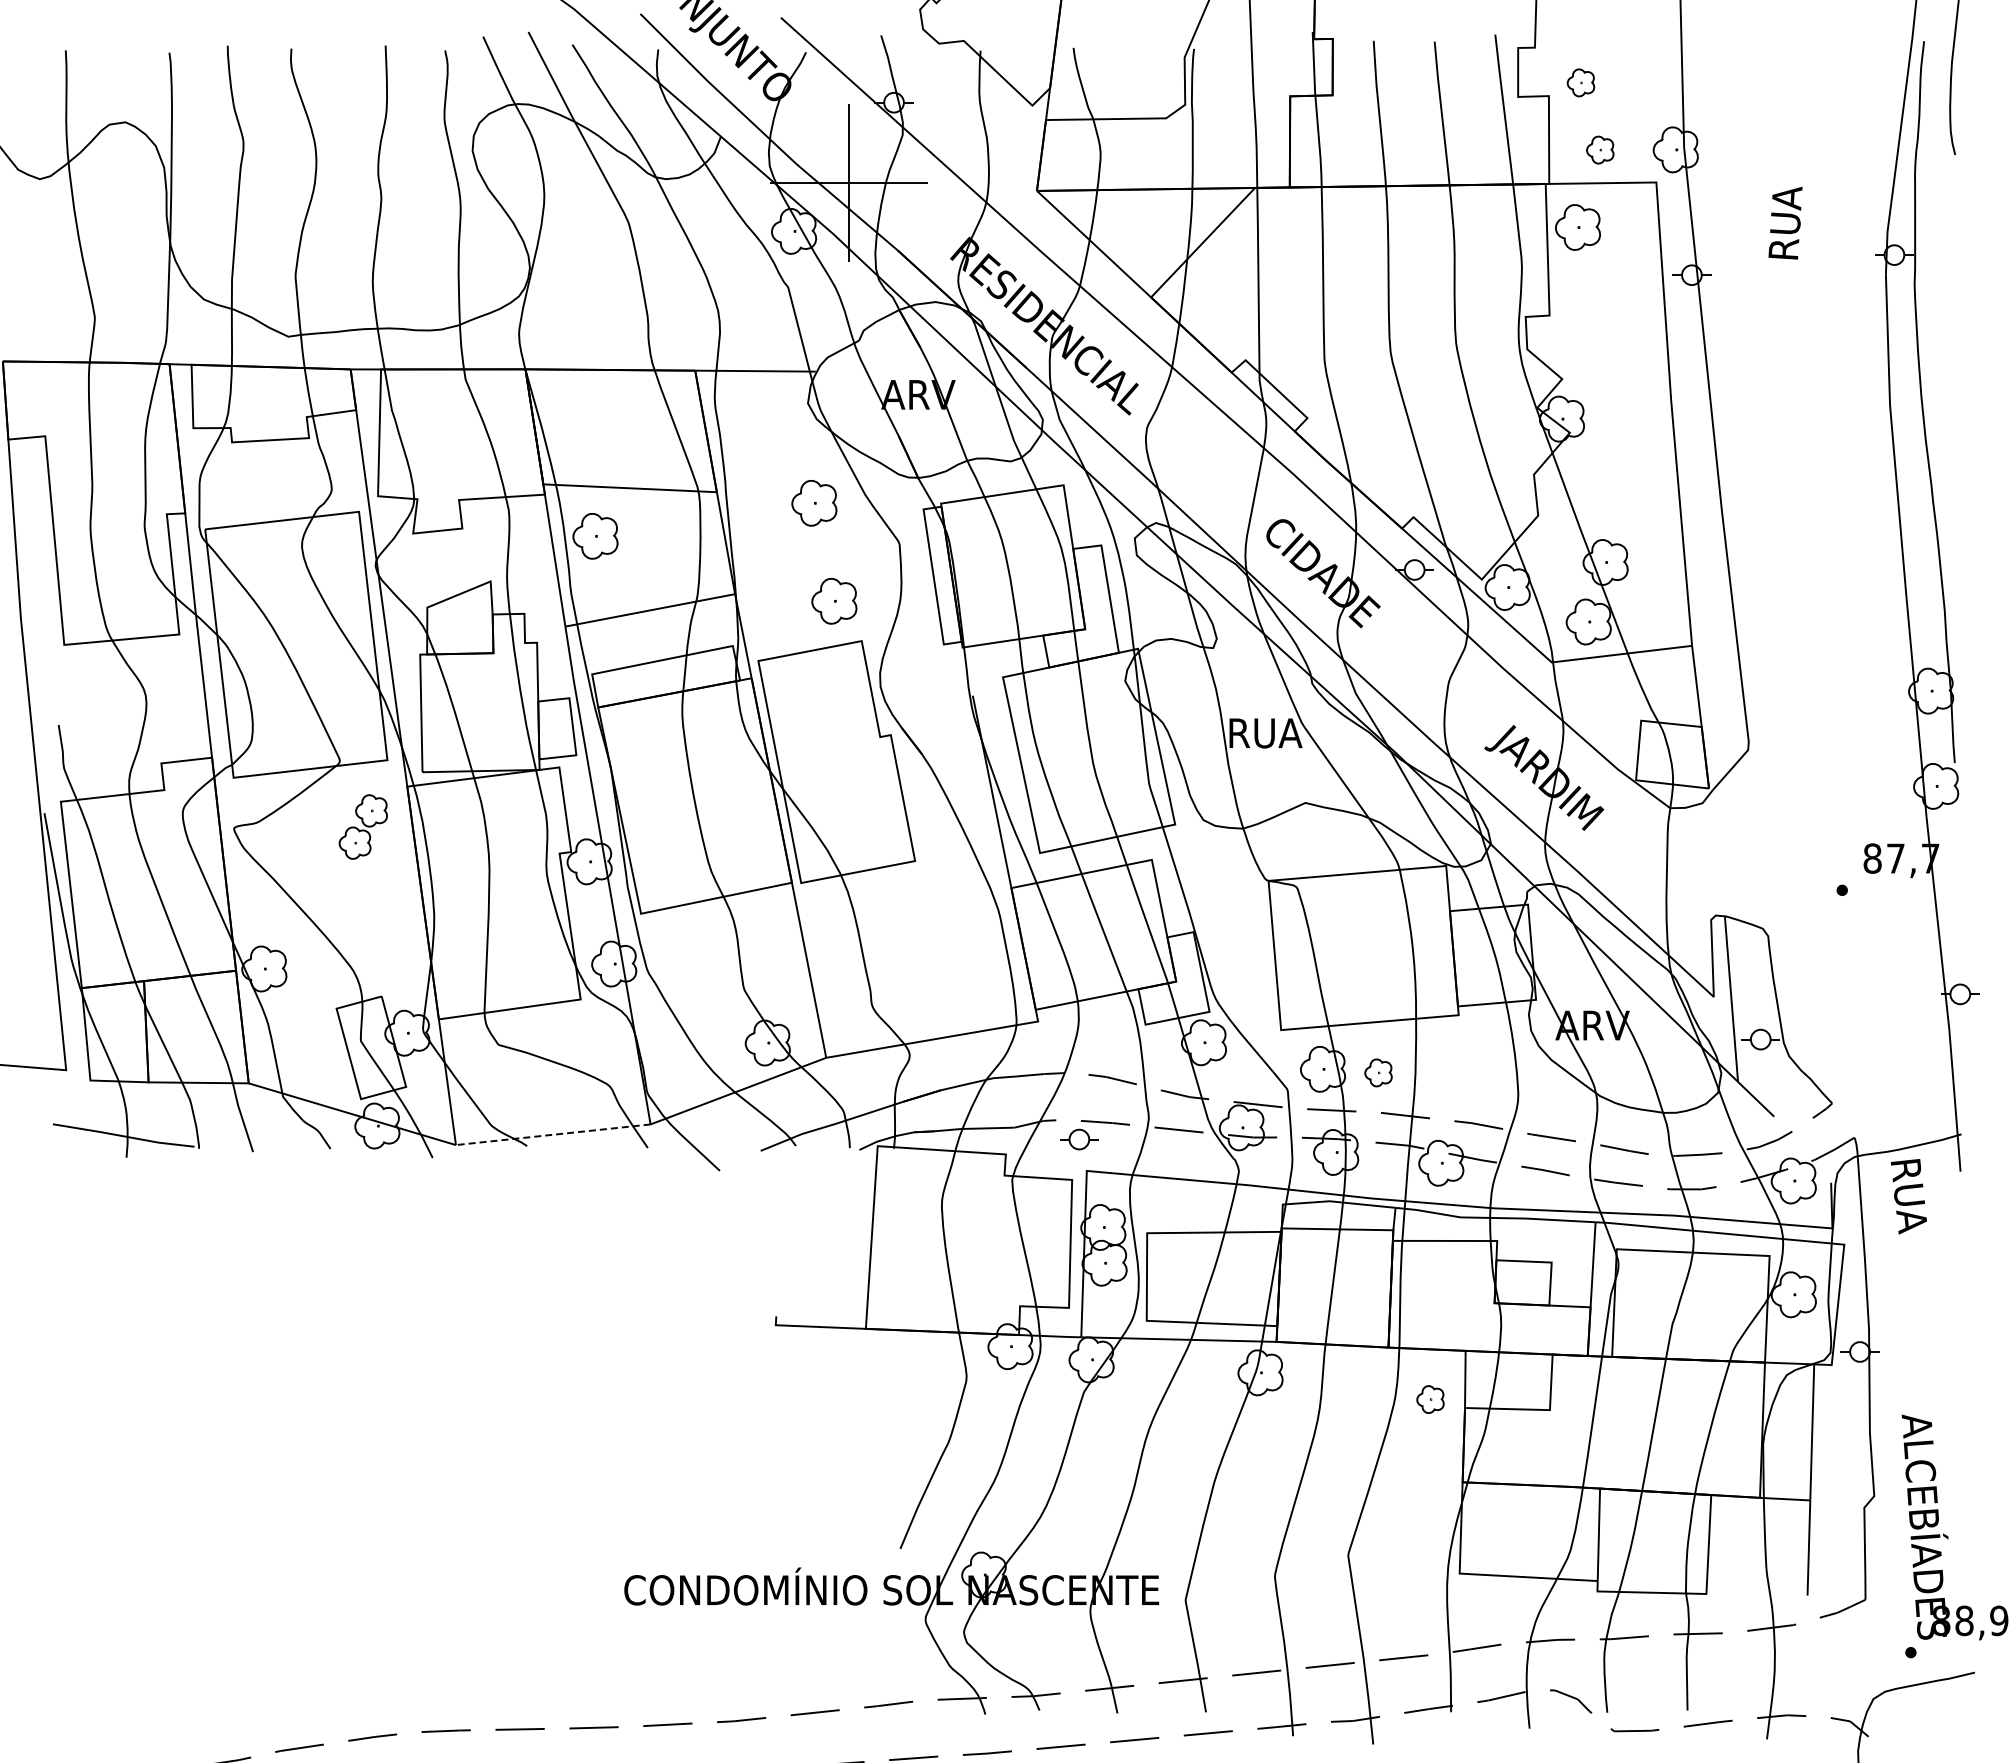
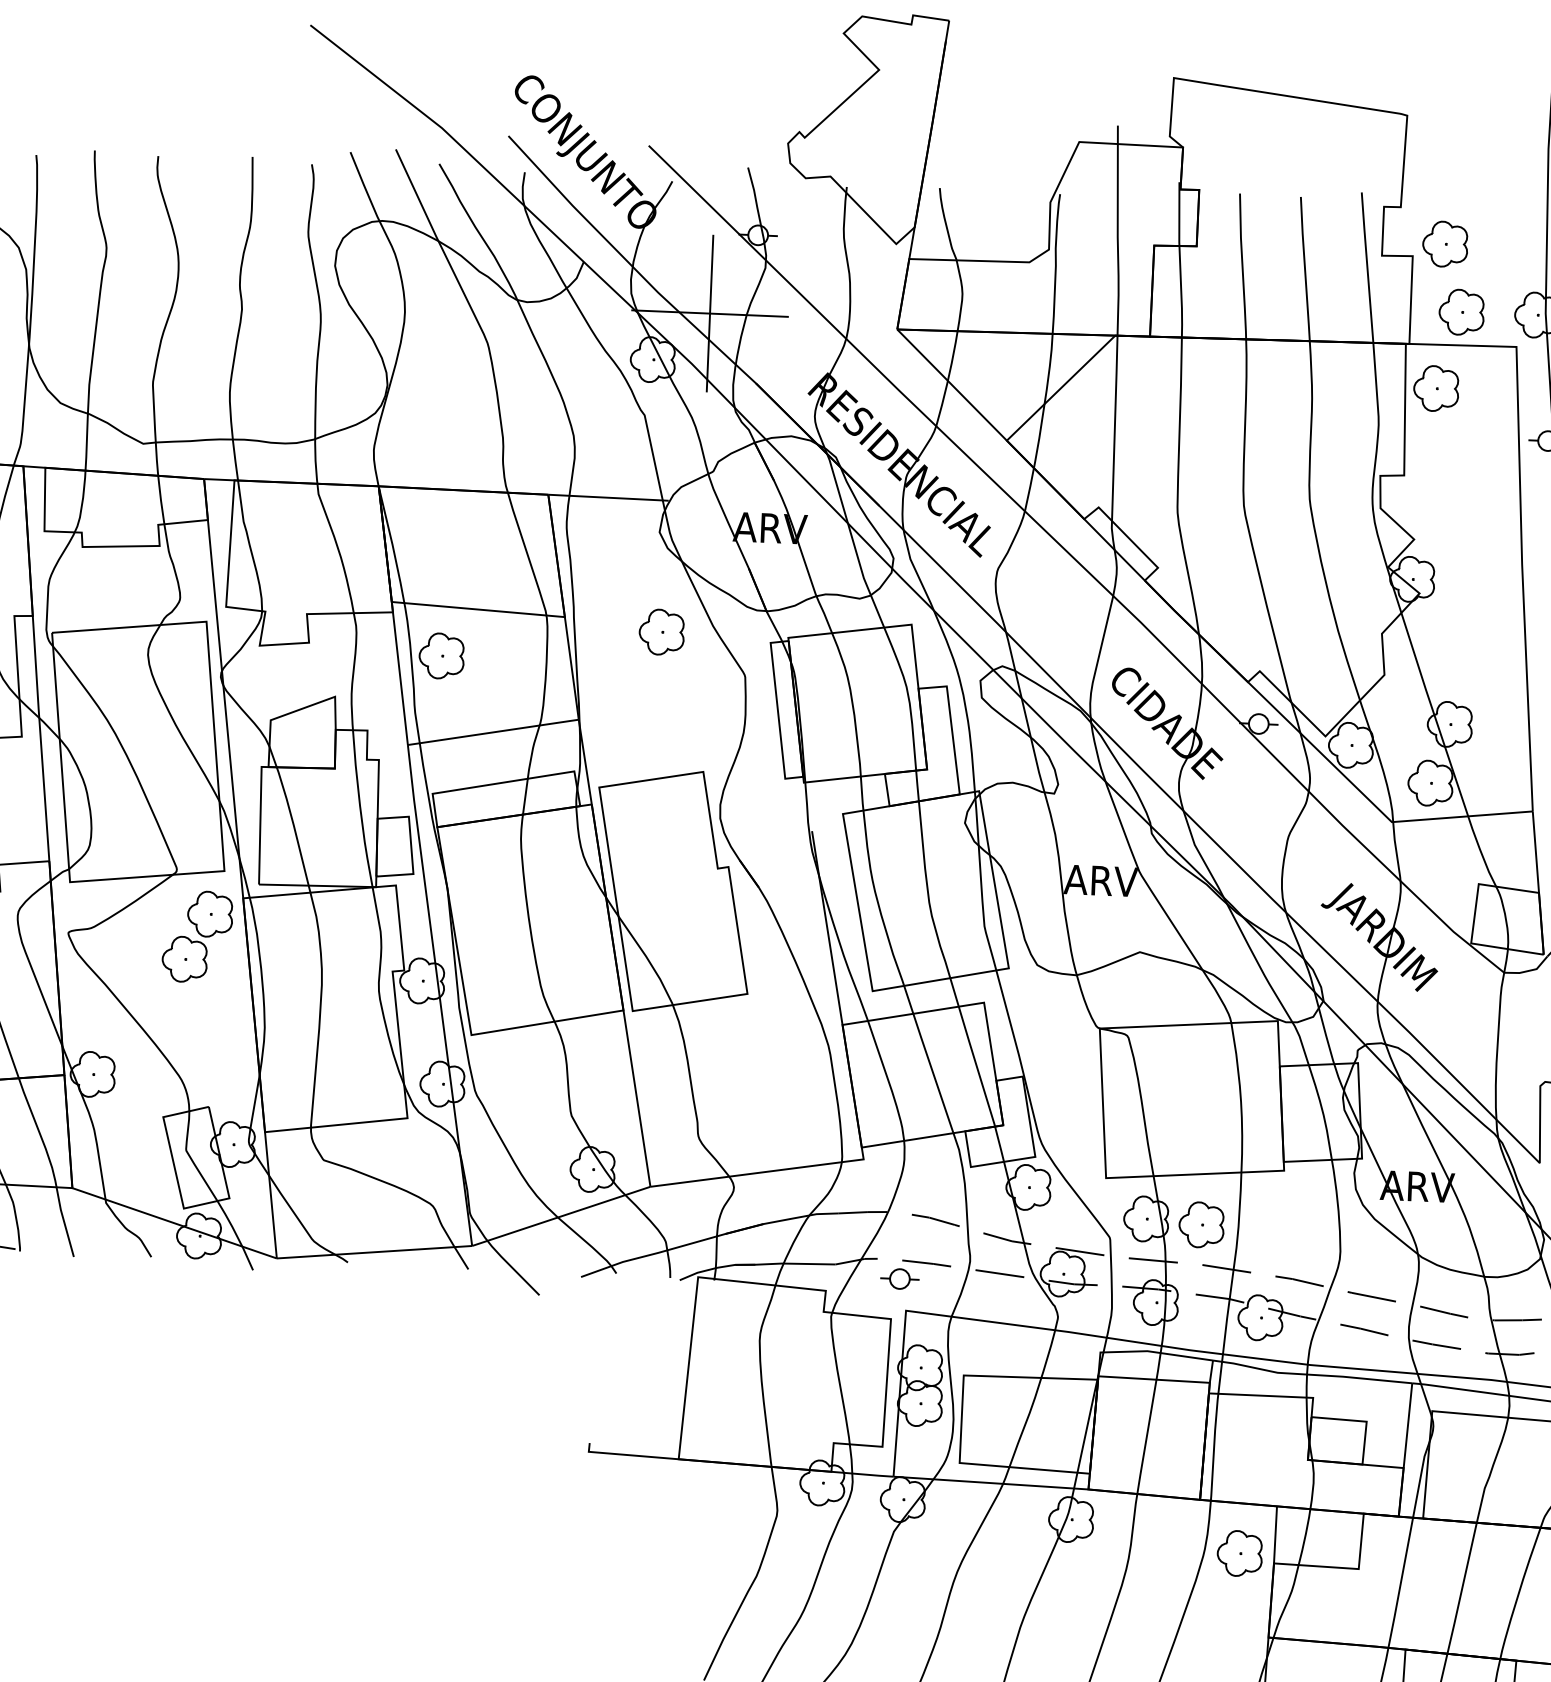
part: (1580, 82) -> (1444, 243), size x1.67
part: (1600, 149) -> (1462, 311), size x1.67
part: (834, 601) -> (677, 731), removed
text: (1264, 733) -> (1101, 881), RUA -> ARV
part: (363, 826) -> (197, 936), size x1.43
part: (1378, 1072) -> (1201, 1224), size x1.67
line: (553, 1134) -> (374, 1251), dashed -> solid
part: (1430, 1399) -> (1239, 1553), size x1.67

